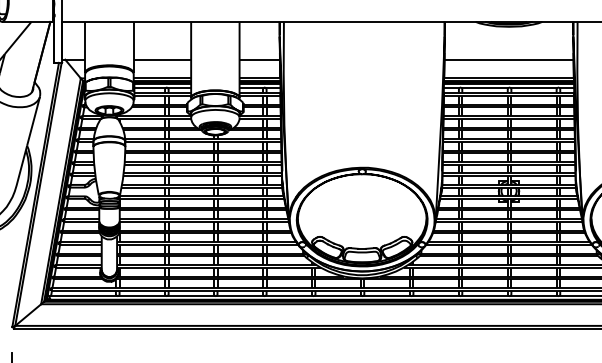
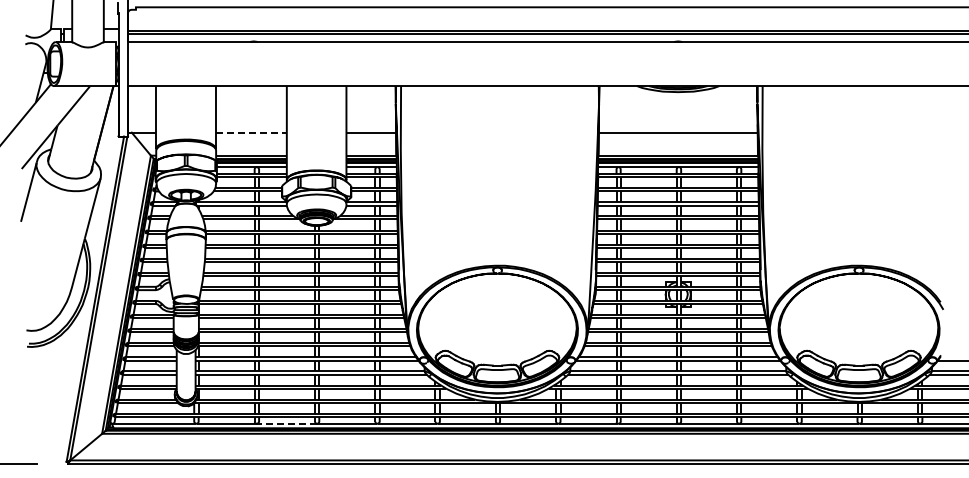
line: (162, 59) -> (251, 132), solid -> dashed
line: (190, 295) -> (286, 423), solid -> dashed

